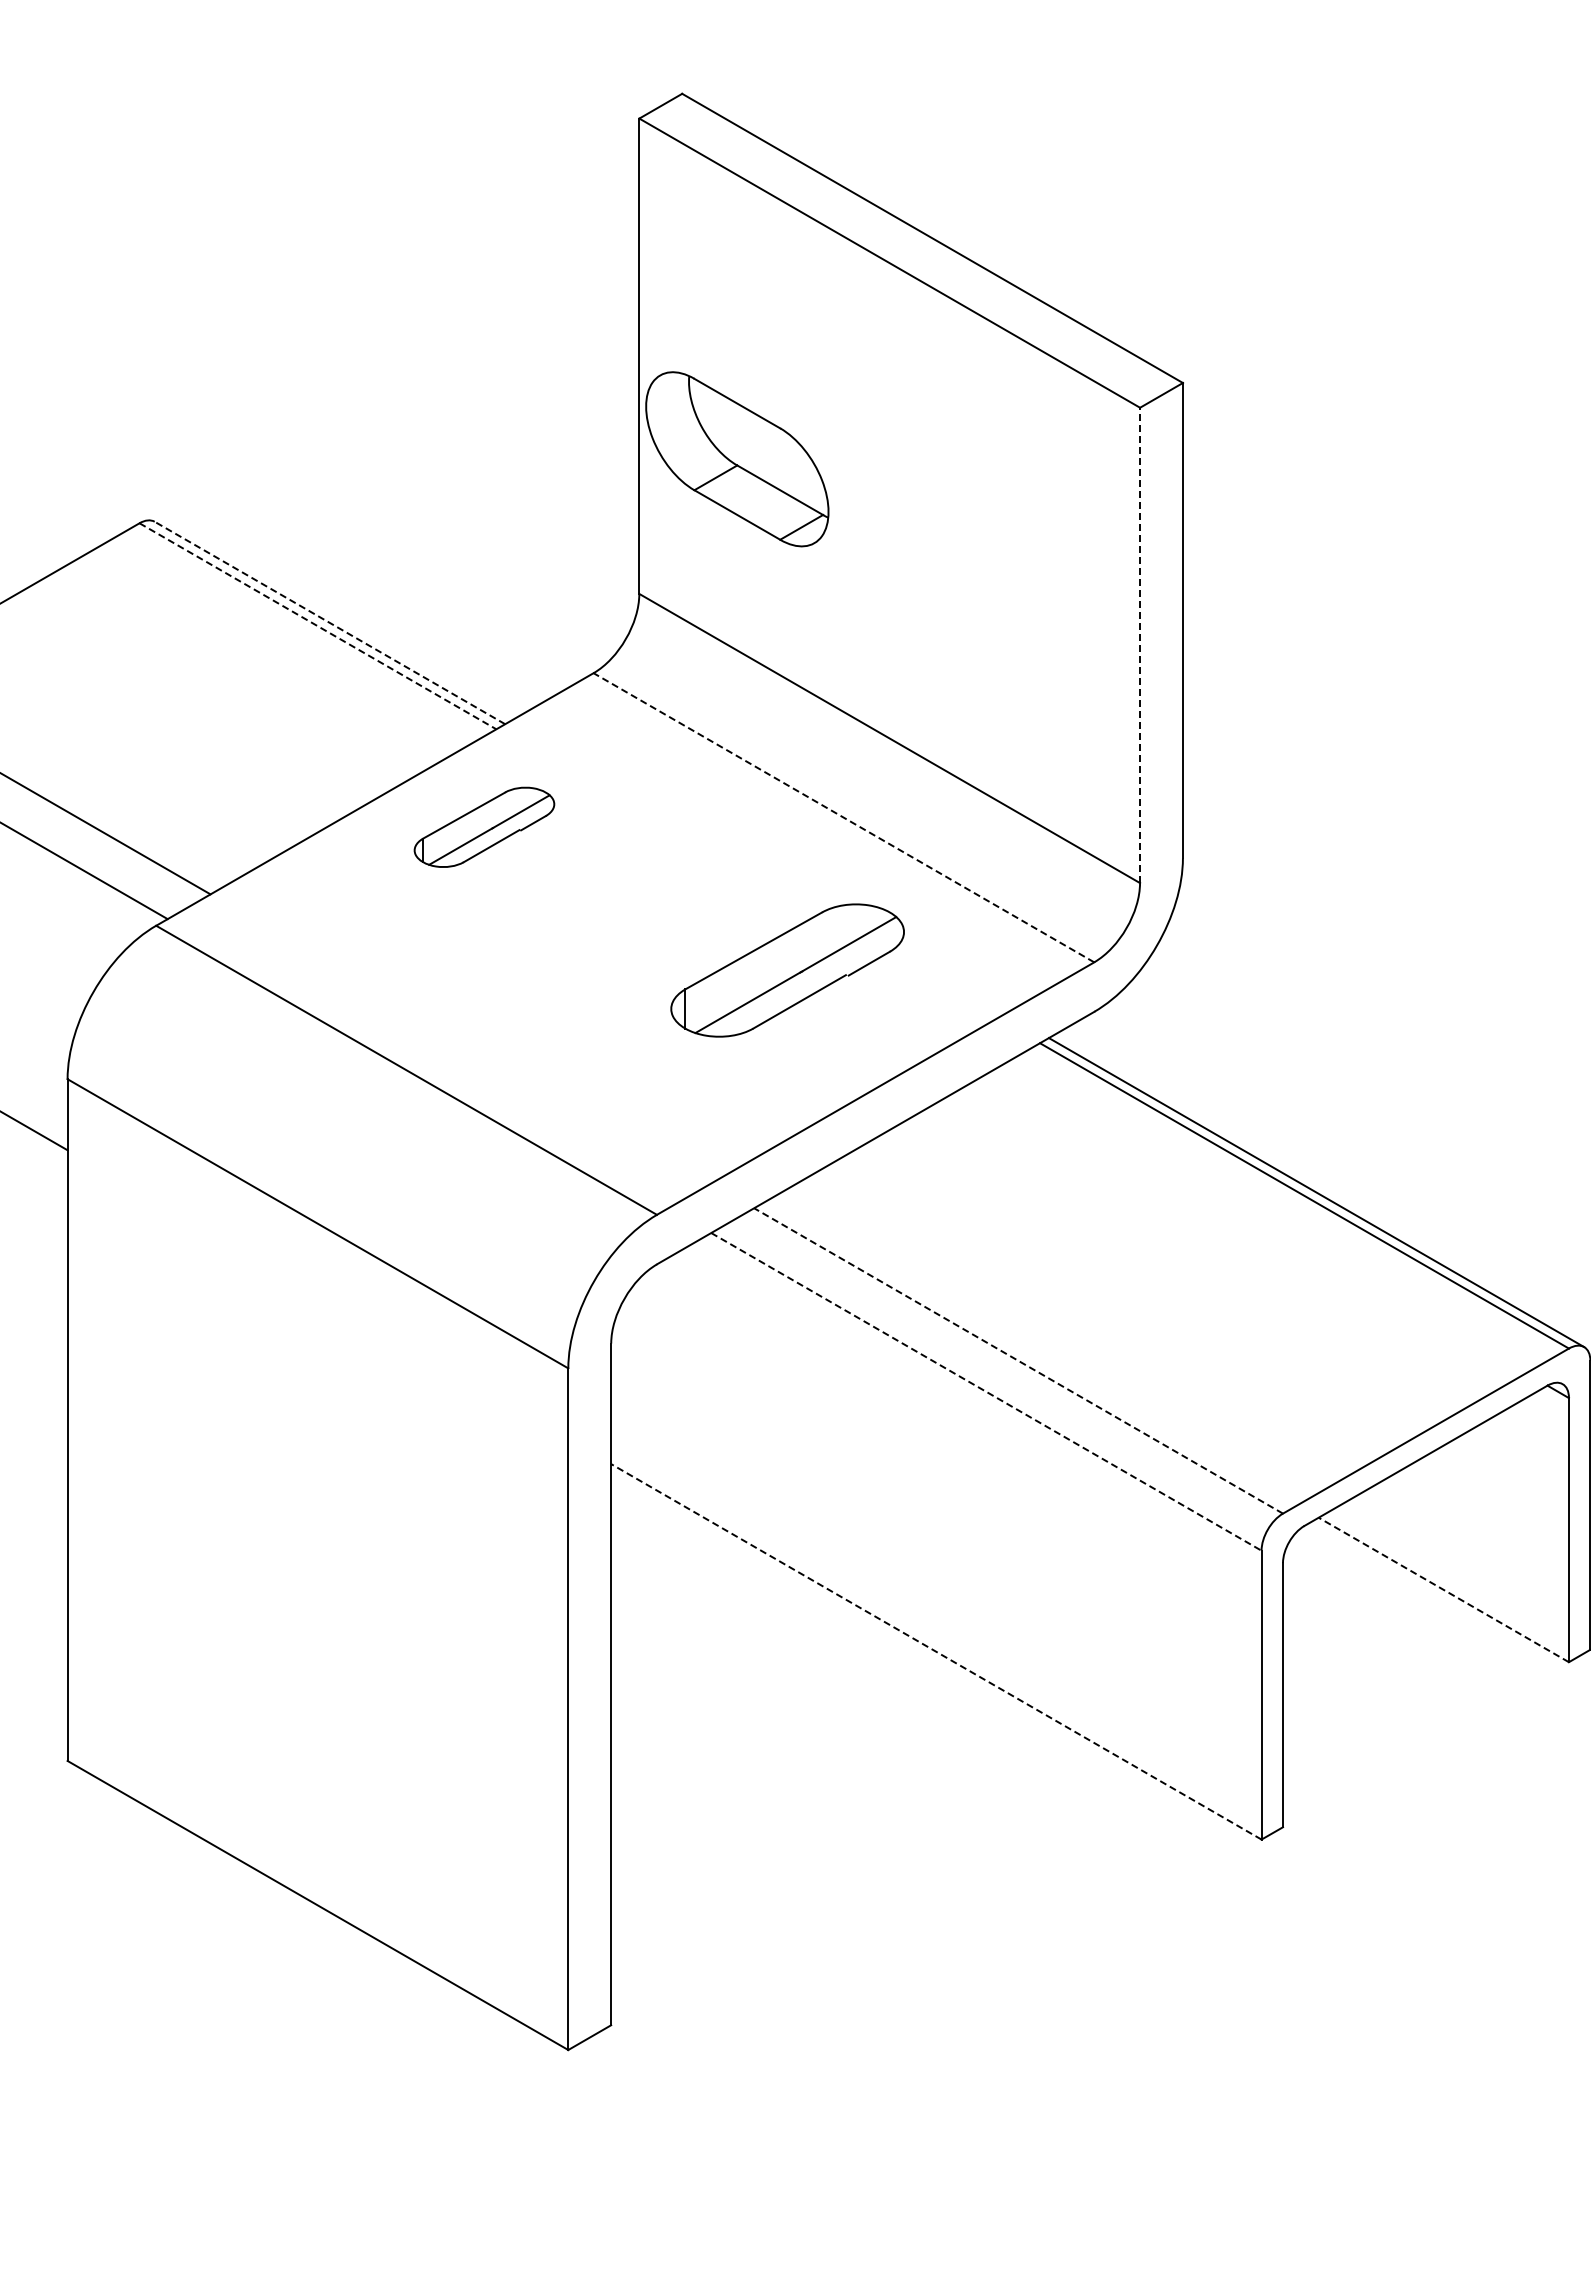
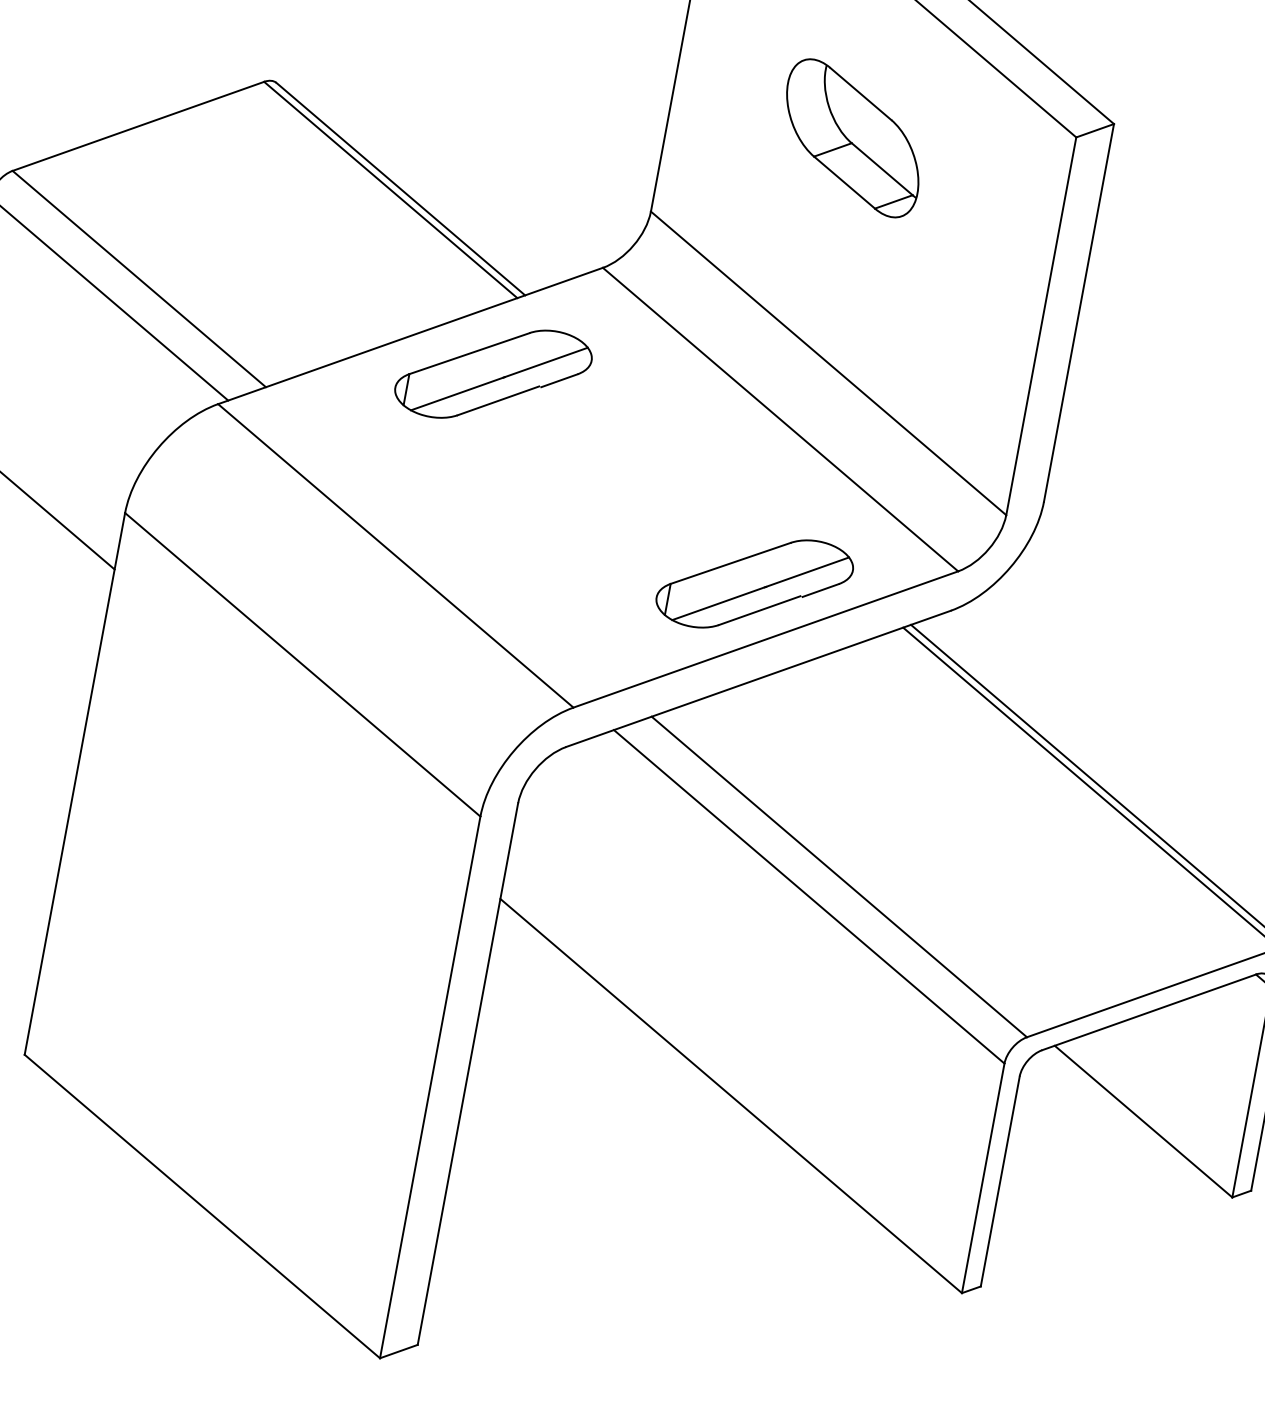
part: (737, 459) -> (852, 138), moved
line: (329, 622) -> (400, 188), dashed -> solid
line: (317, 626) -> (390, 190), dashed -> solid
line: (1140, 645) -> (1041, 326), dashed -> solid
line: (843, 817) -> (780, 419), dashed -> solid
part: (484, 827) -> (493, 374), size x1.67
part: (787, 970) -> (754, 583), moved
line: (1018, 1360) -> (839, 876), dashed -> solid
line: (986, 1391) -> (809, 896), dashed -> solid
line: (1443, 1589) -> (1143, 1121), dashed -> solid
line: (936, 1651) -> (731, 1095), dashed -> solid

